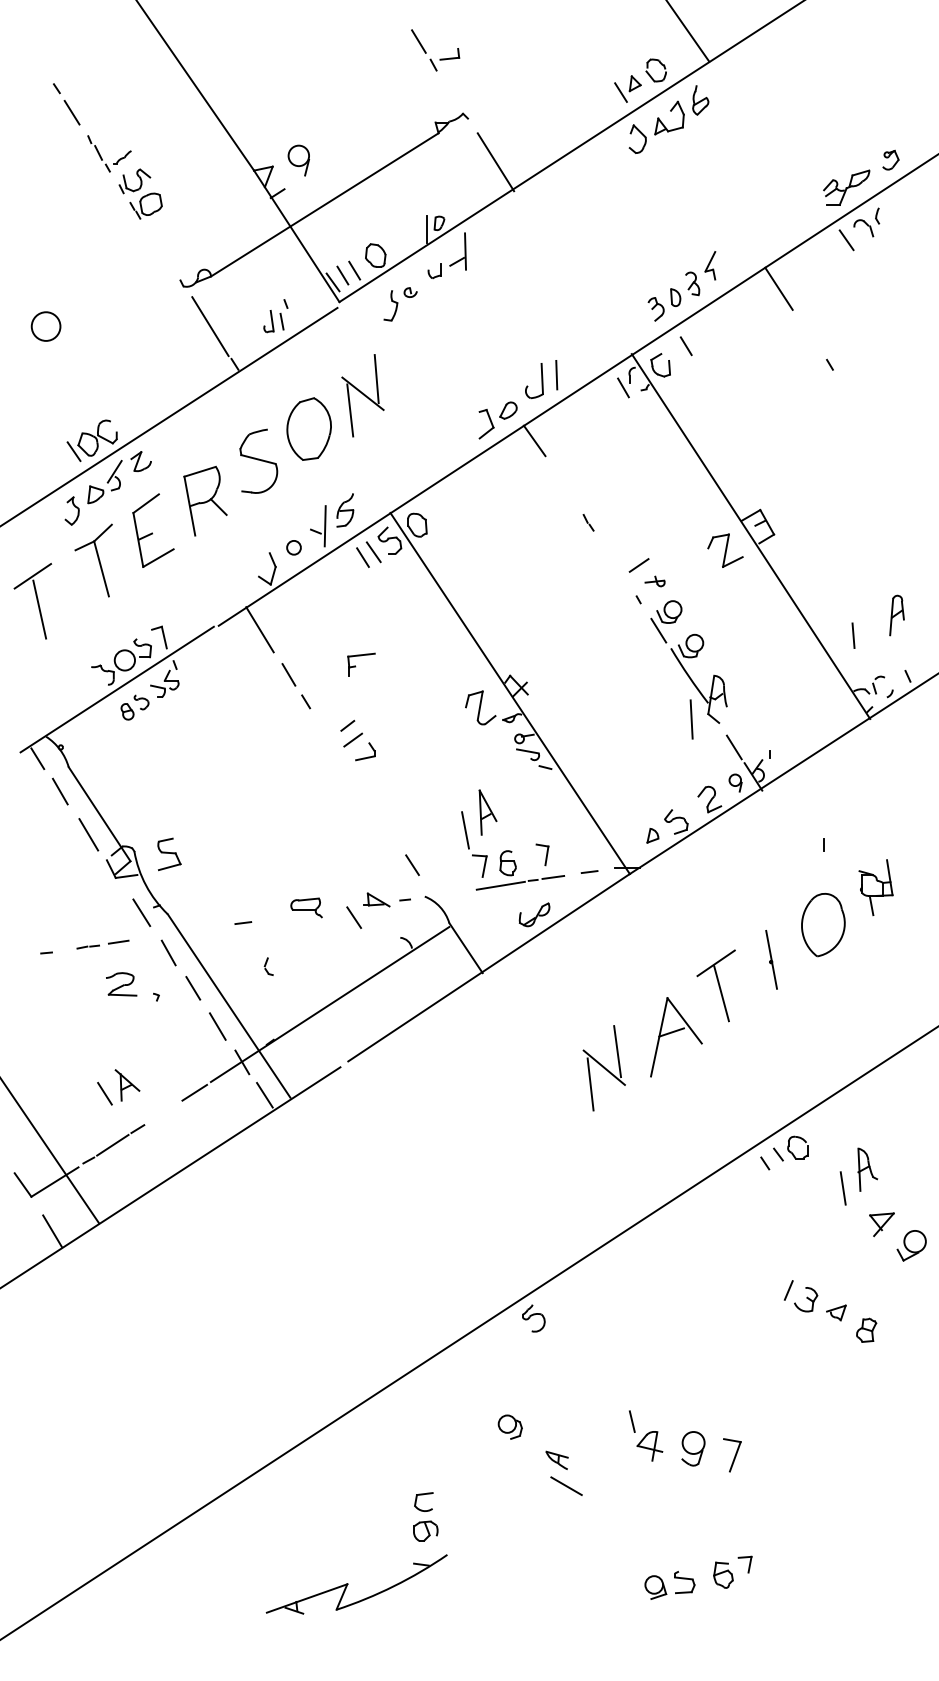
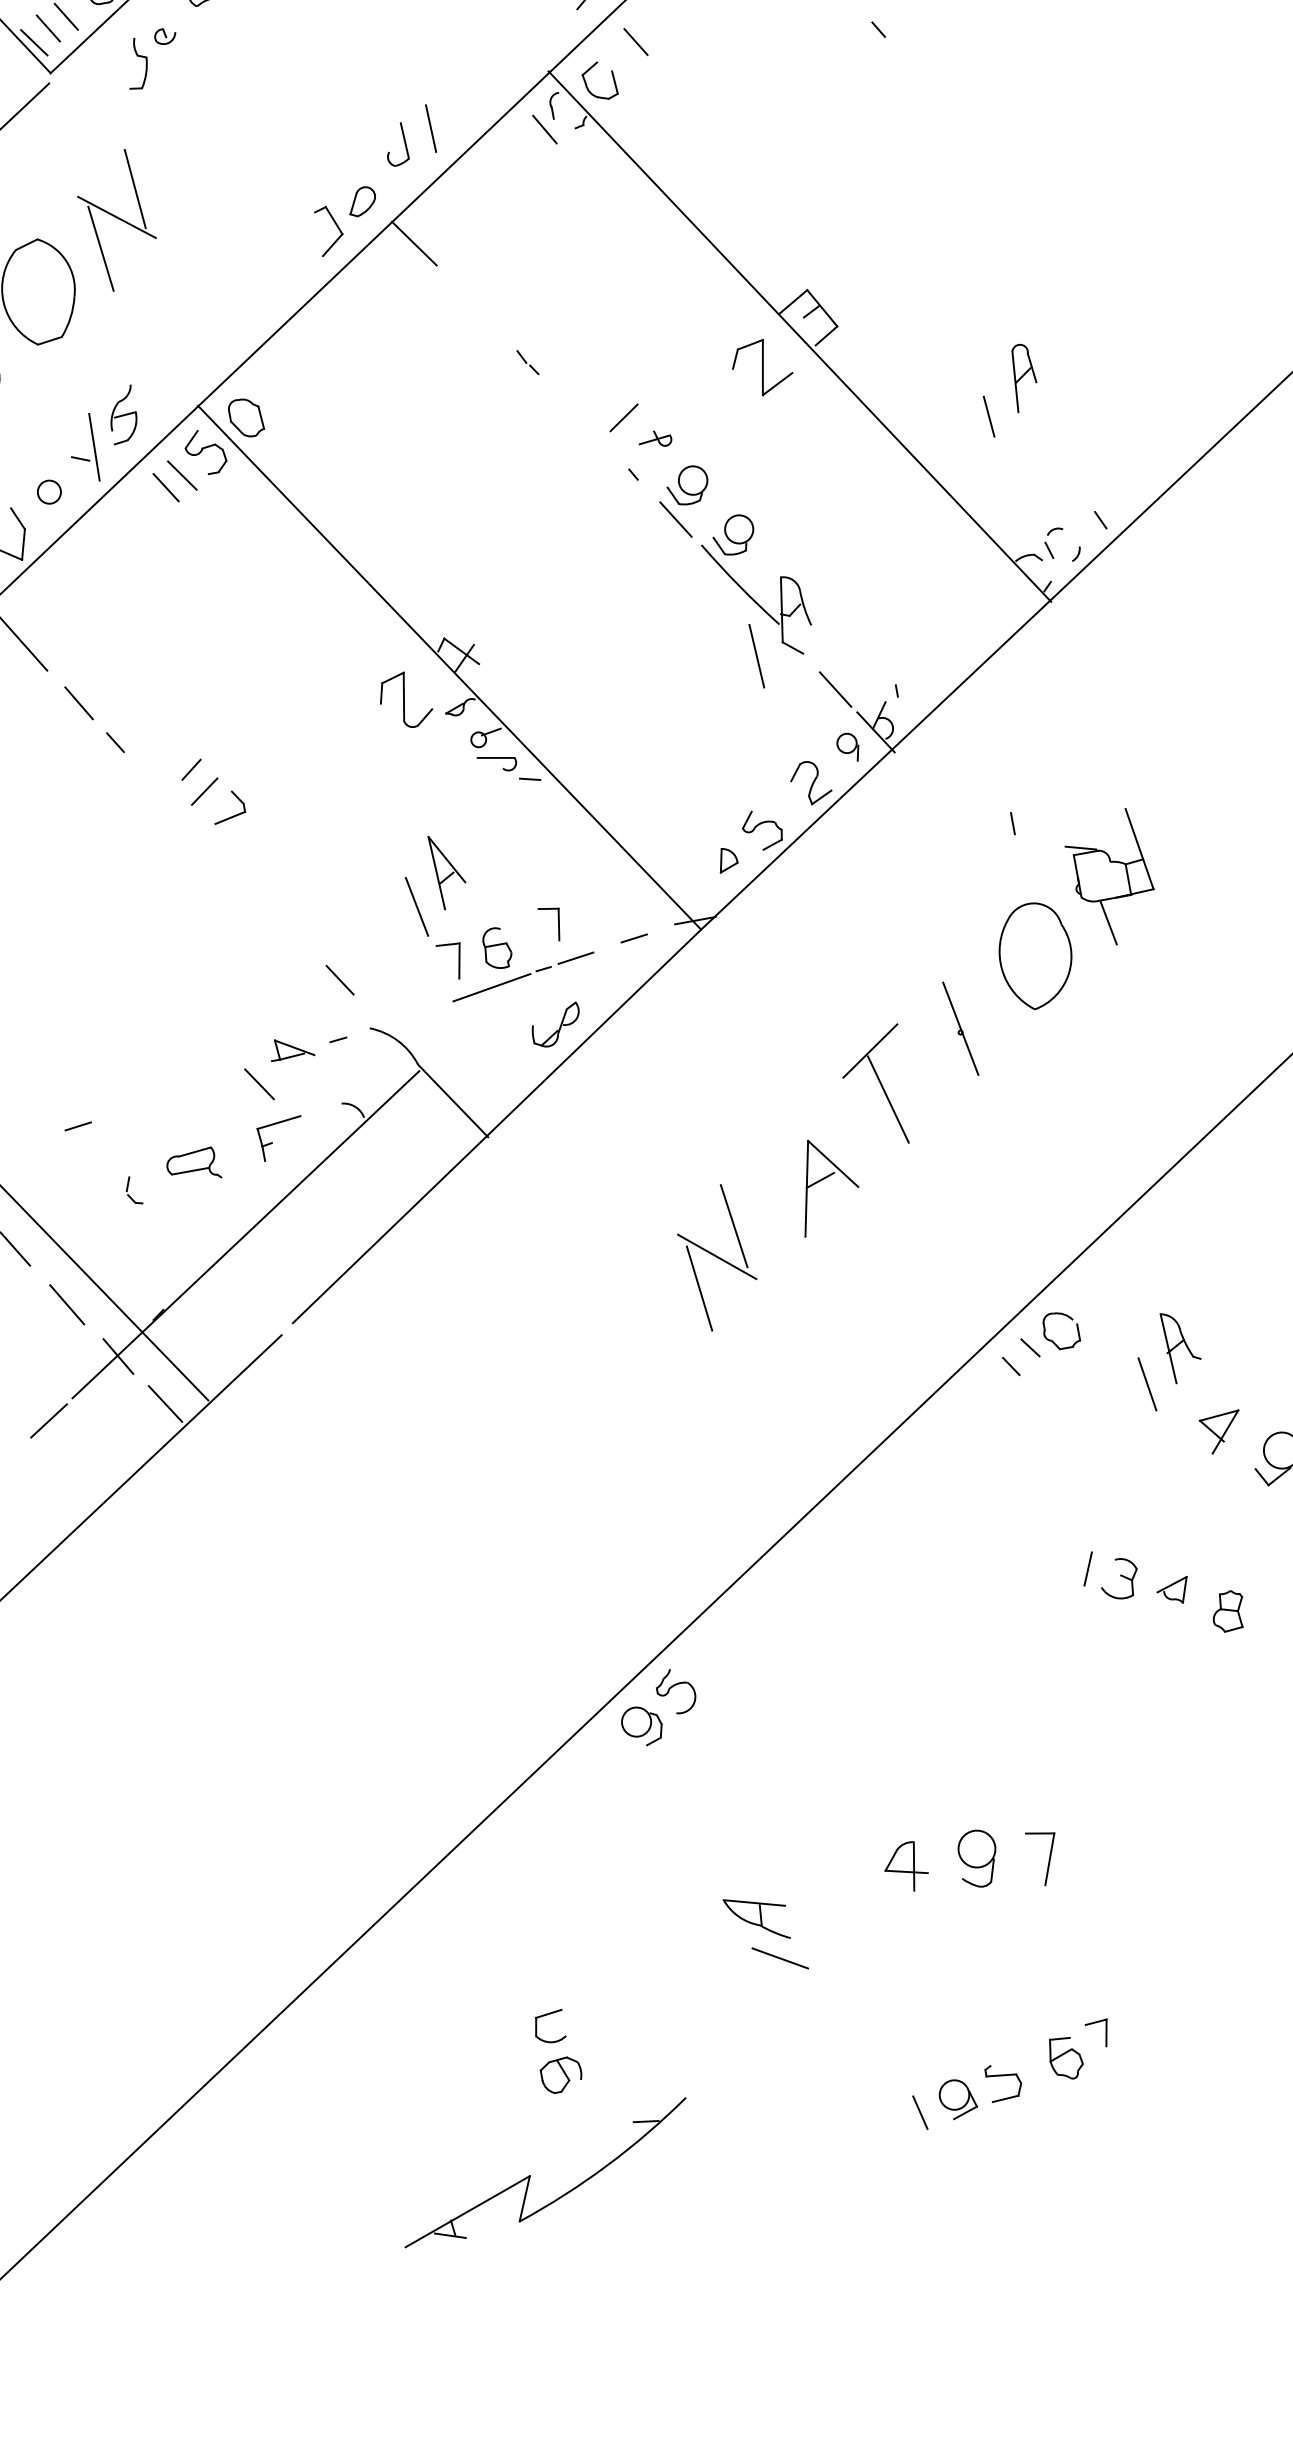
part: (534, 380) -> (395, 144), size x0.71
part: (896, 615) -> (1022, 377), moved
line: (853, 635) -> (989, 416), moved
part: (361, 664) -> (281, 1137), moved
part: (875, 887) -> (1110, 878), size x1.43
part: (306, 907) -> (193, 1165), moved
part: (676, 1037) -> (827, 1185), size x0.71
line: (632, 1421) -> (920, 2112), moved
part: (509, 1426) -> (640, 1725), moved
part: (556, 1460) -> (756, 1919), size x1.67
part: (348, 1584) -> (531, 2176), moved

